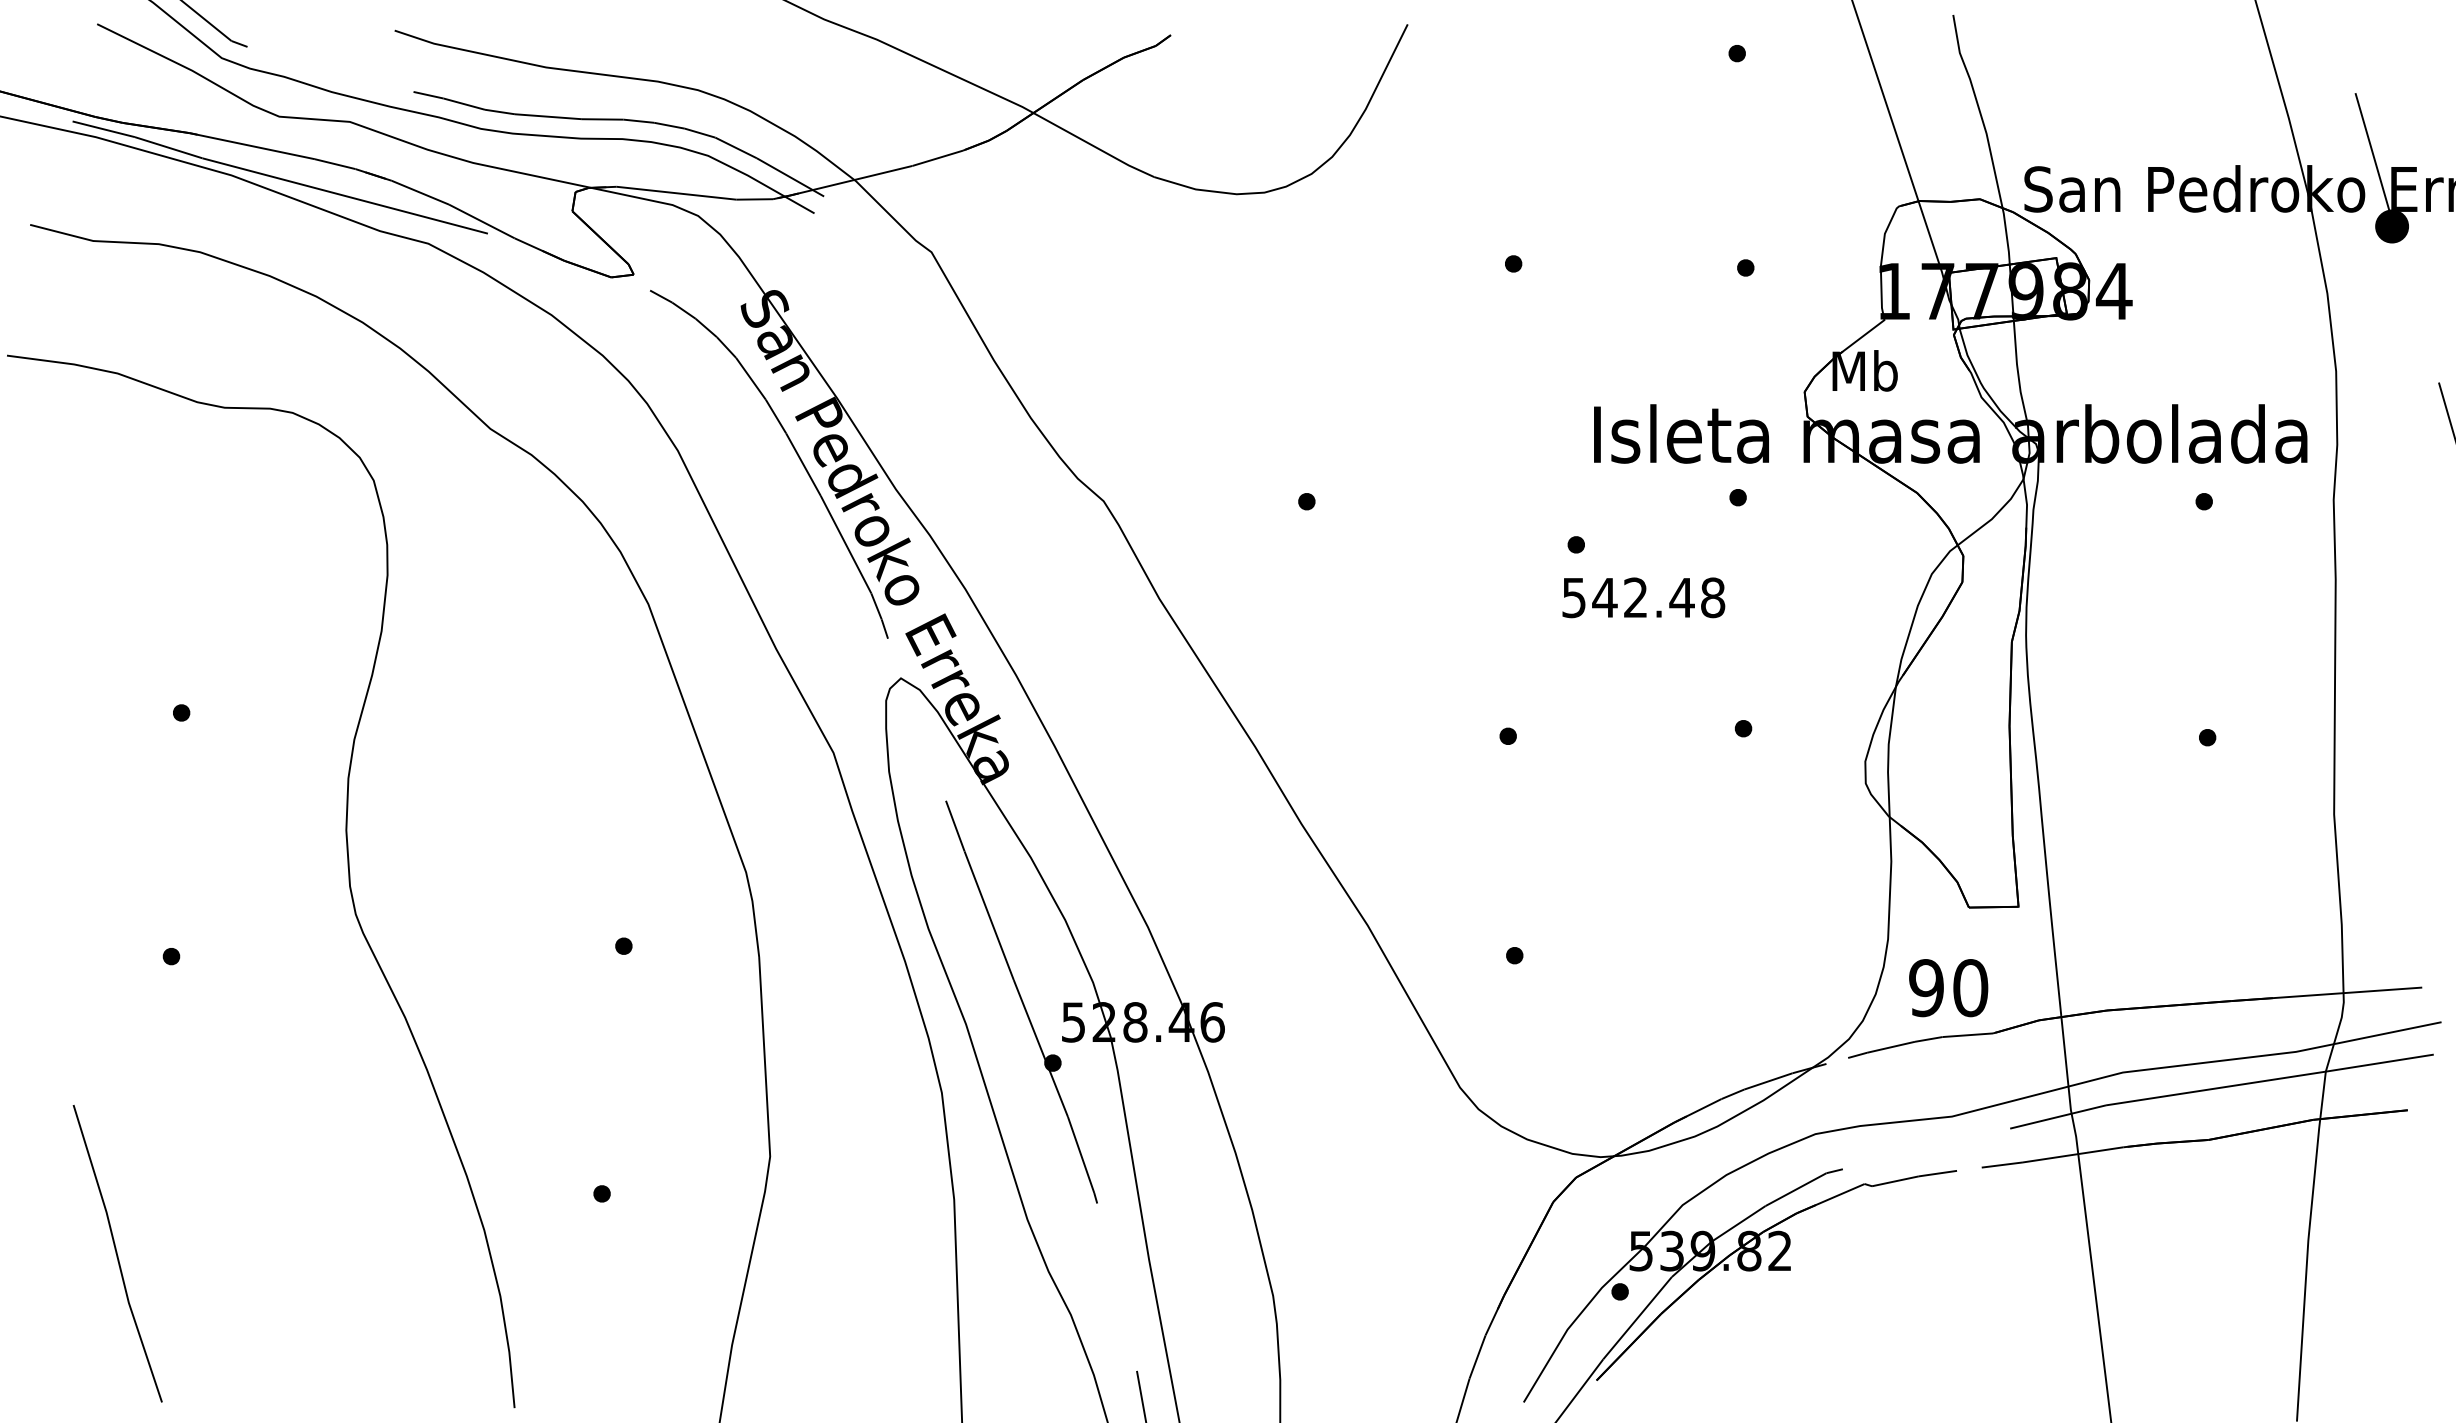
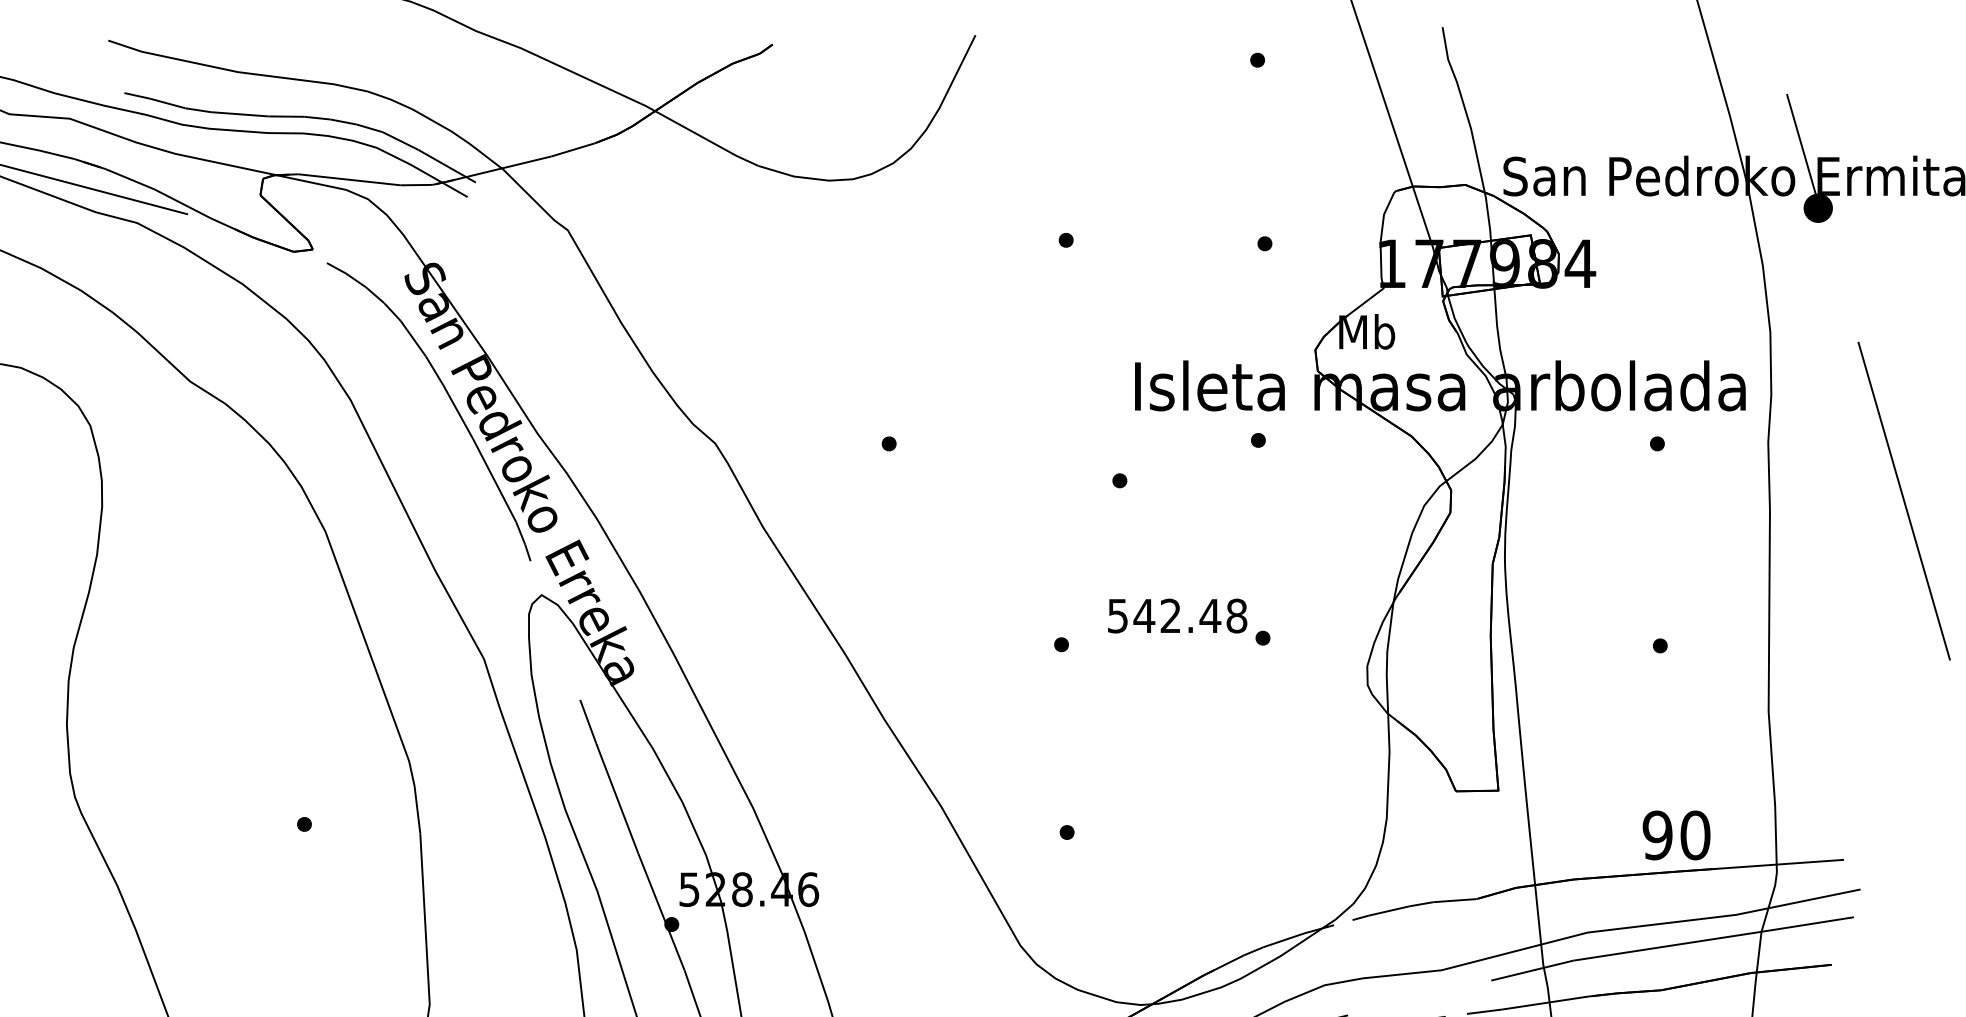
text: (1643, 597) -> (1177, 615), moved
text: (1948, 988) -> (1676, 835), moved

